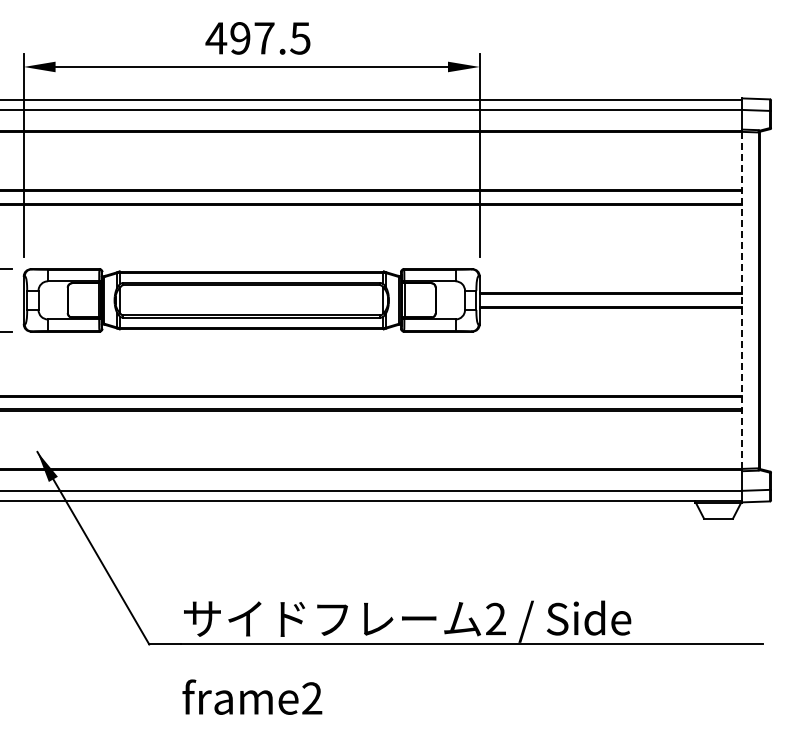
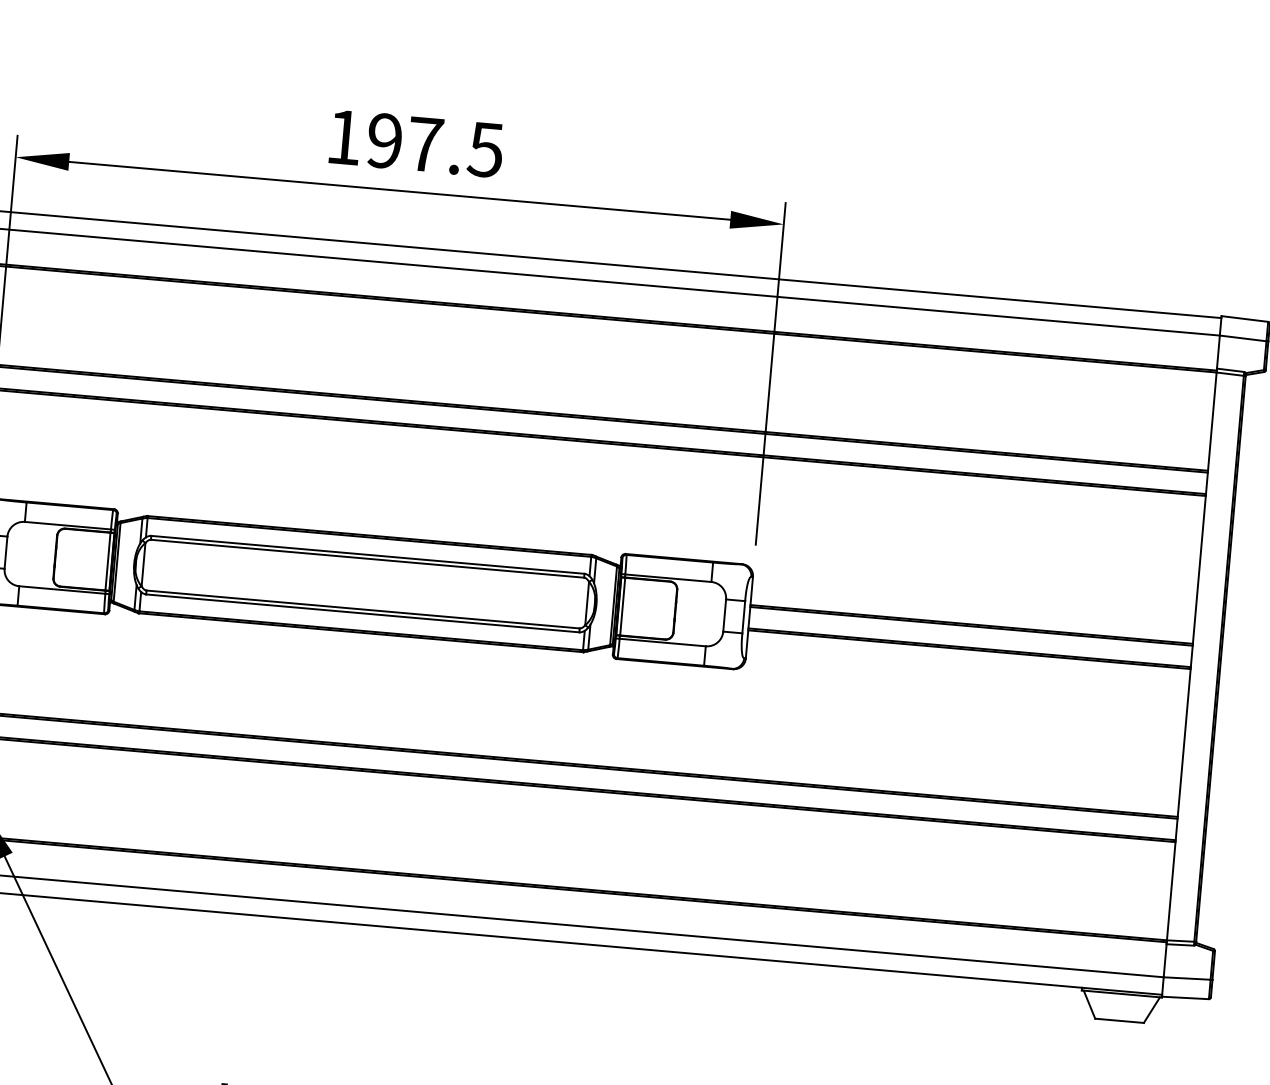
text: (216, 38) -> (344, 137), 497.5 -> 197.5
line: (742, 300) -> (1192, 656), dashed -> solid

